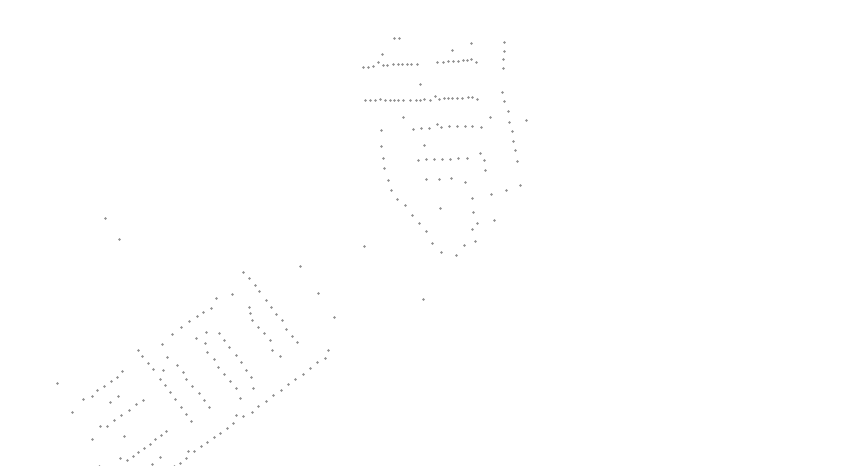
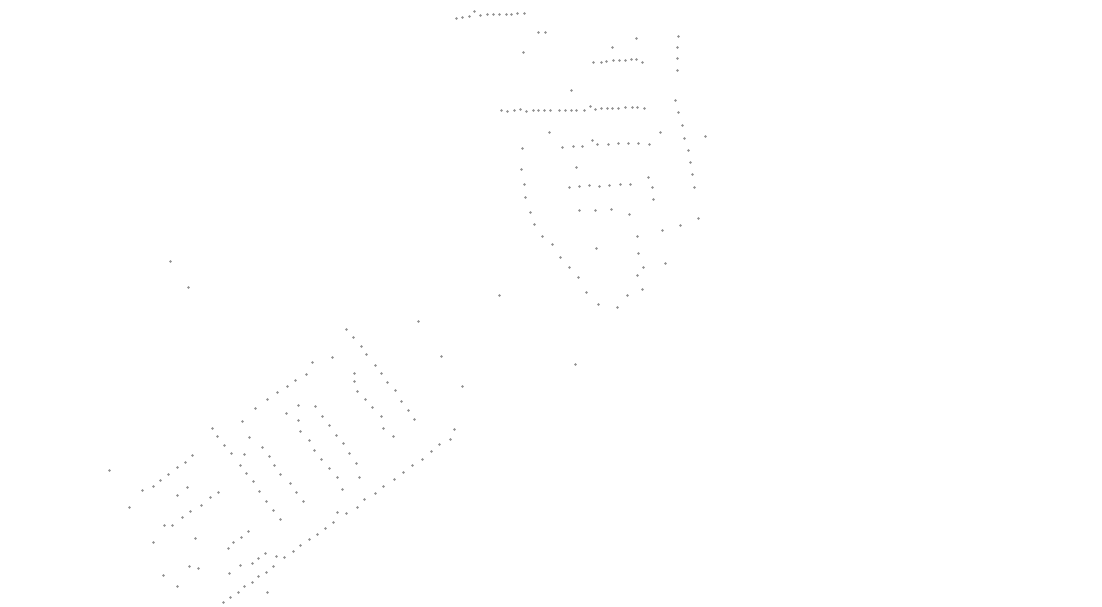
part: (390, 64) -> (490, 14), moved
part: (138, 452) -> (258, 558), moved

